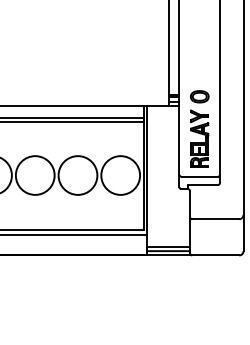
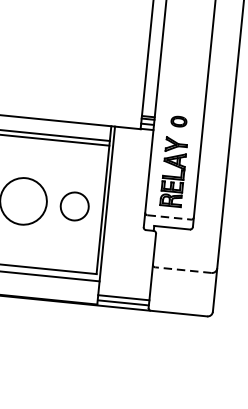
part: (199, 96) -> (178, 121), size x0.7
circle: (120, 175) -> (74, 206), size x0.6
line: (200, 176) -> (170, 217), solid -> dashed
line: (215, 219) -> (183, 270), solid -> dashed

